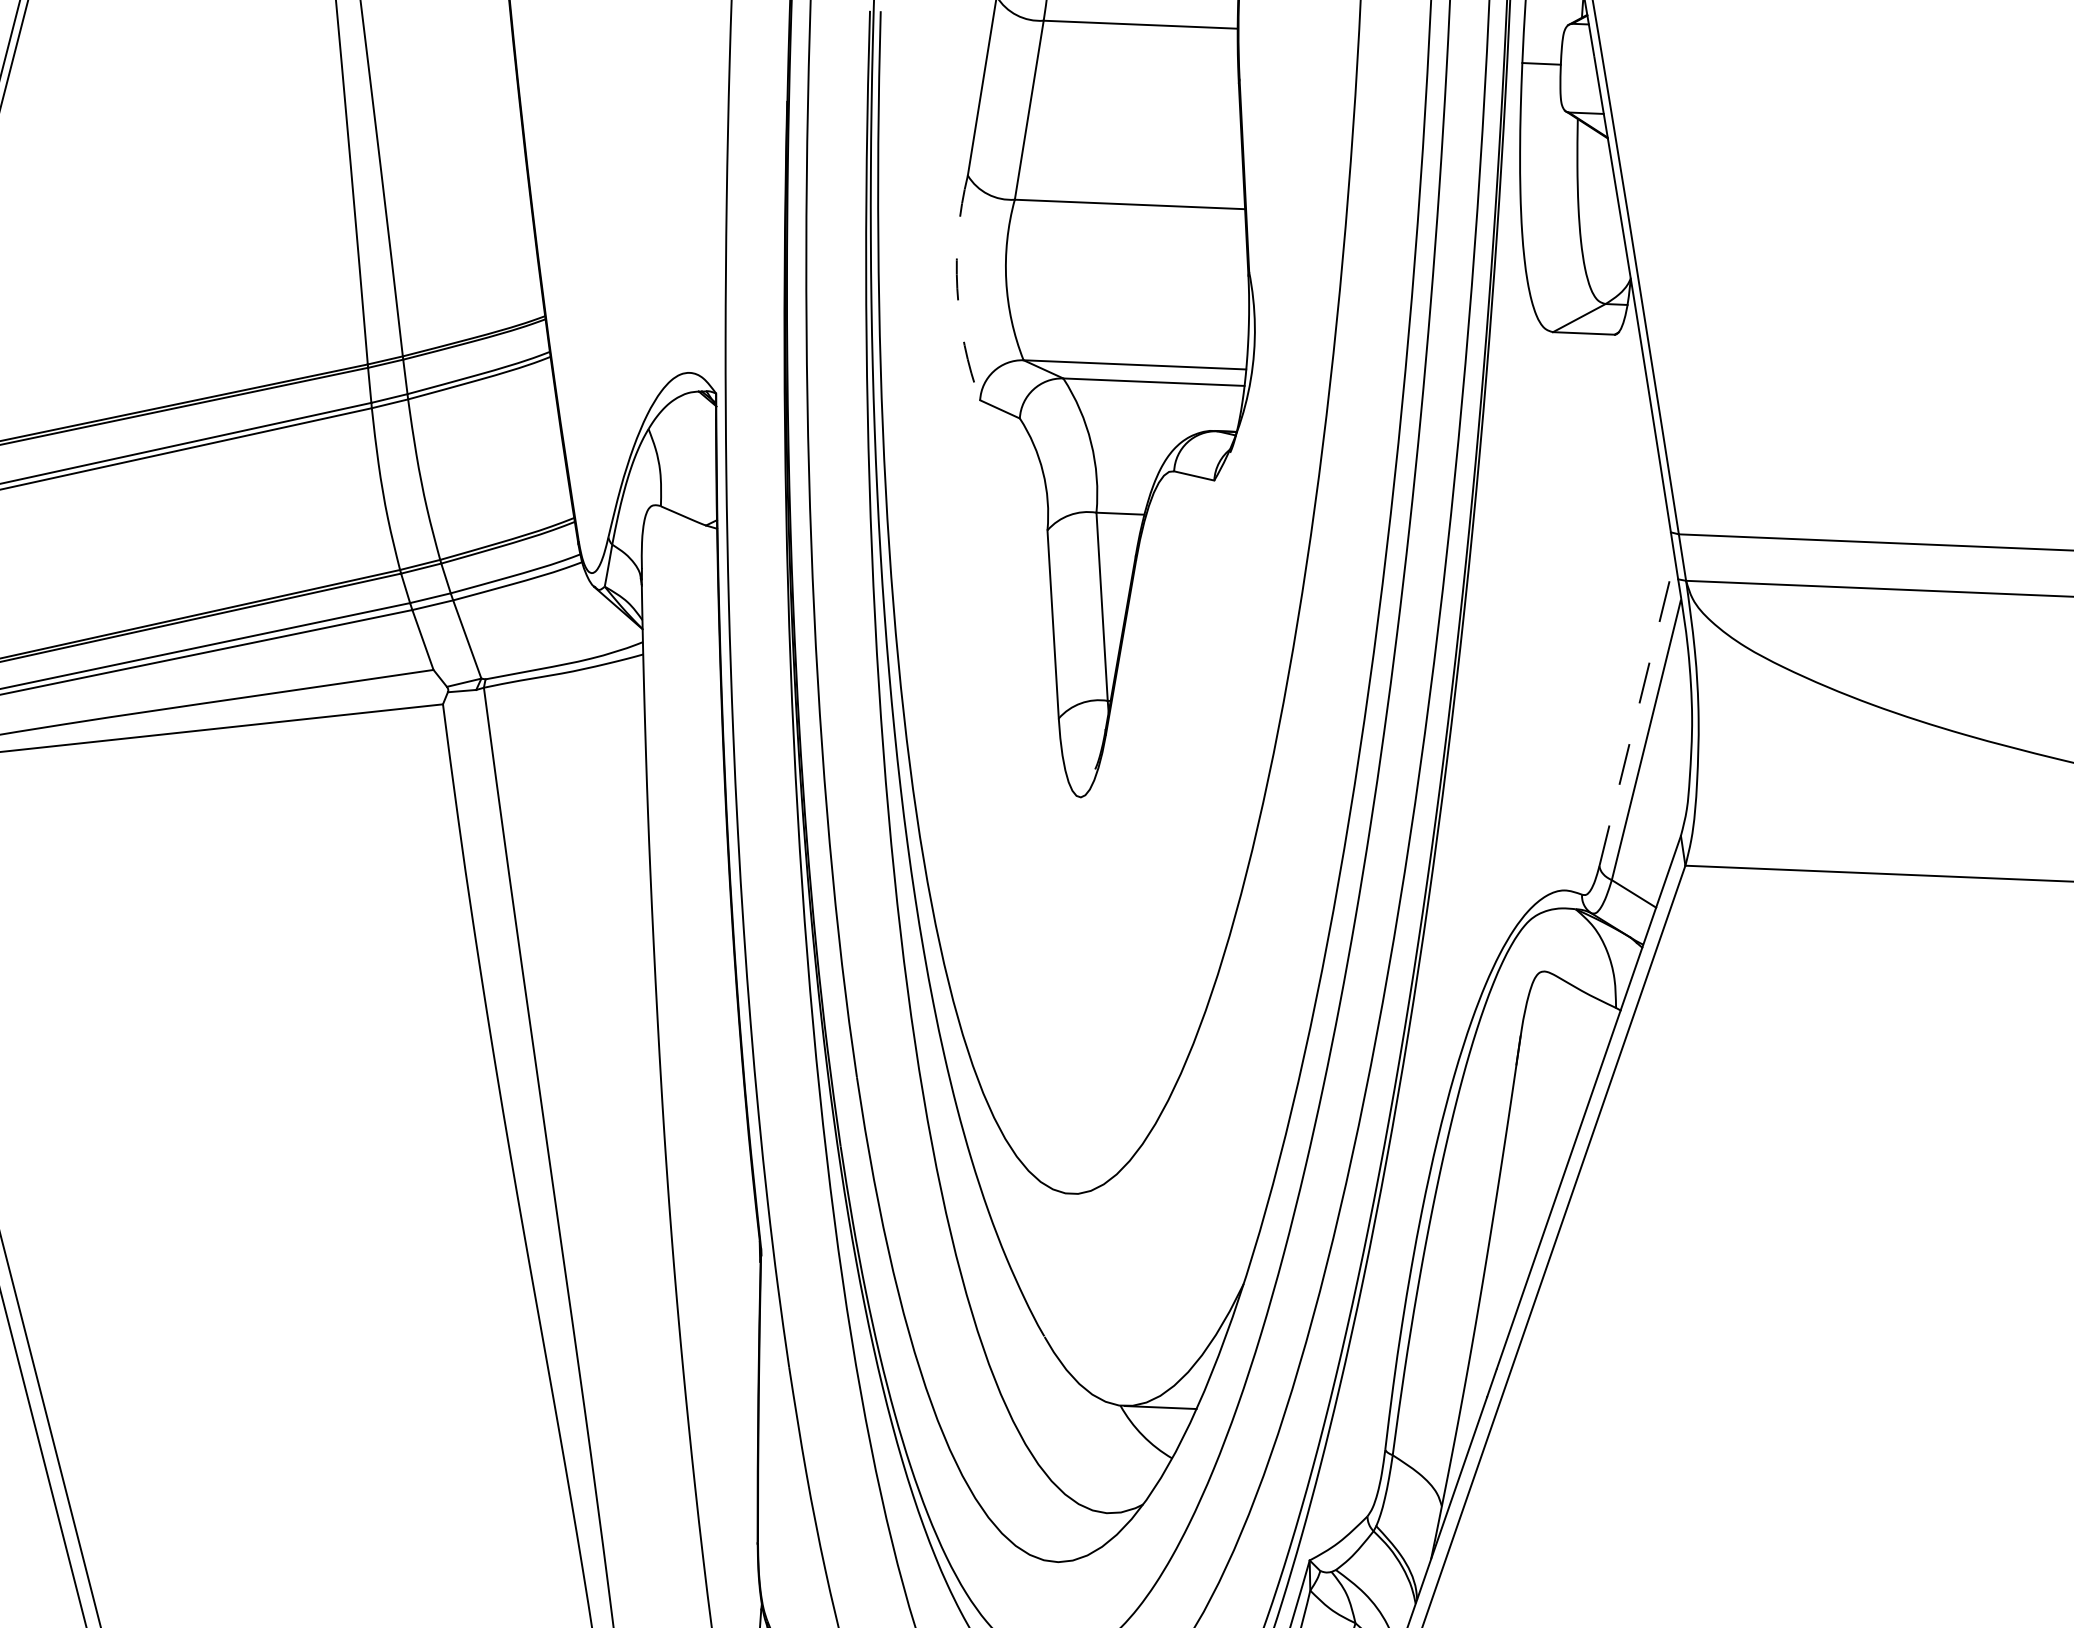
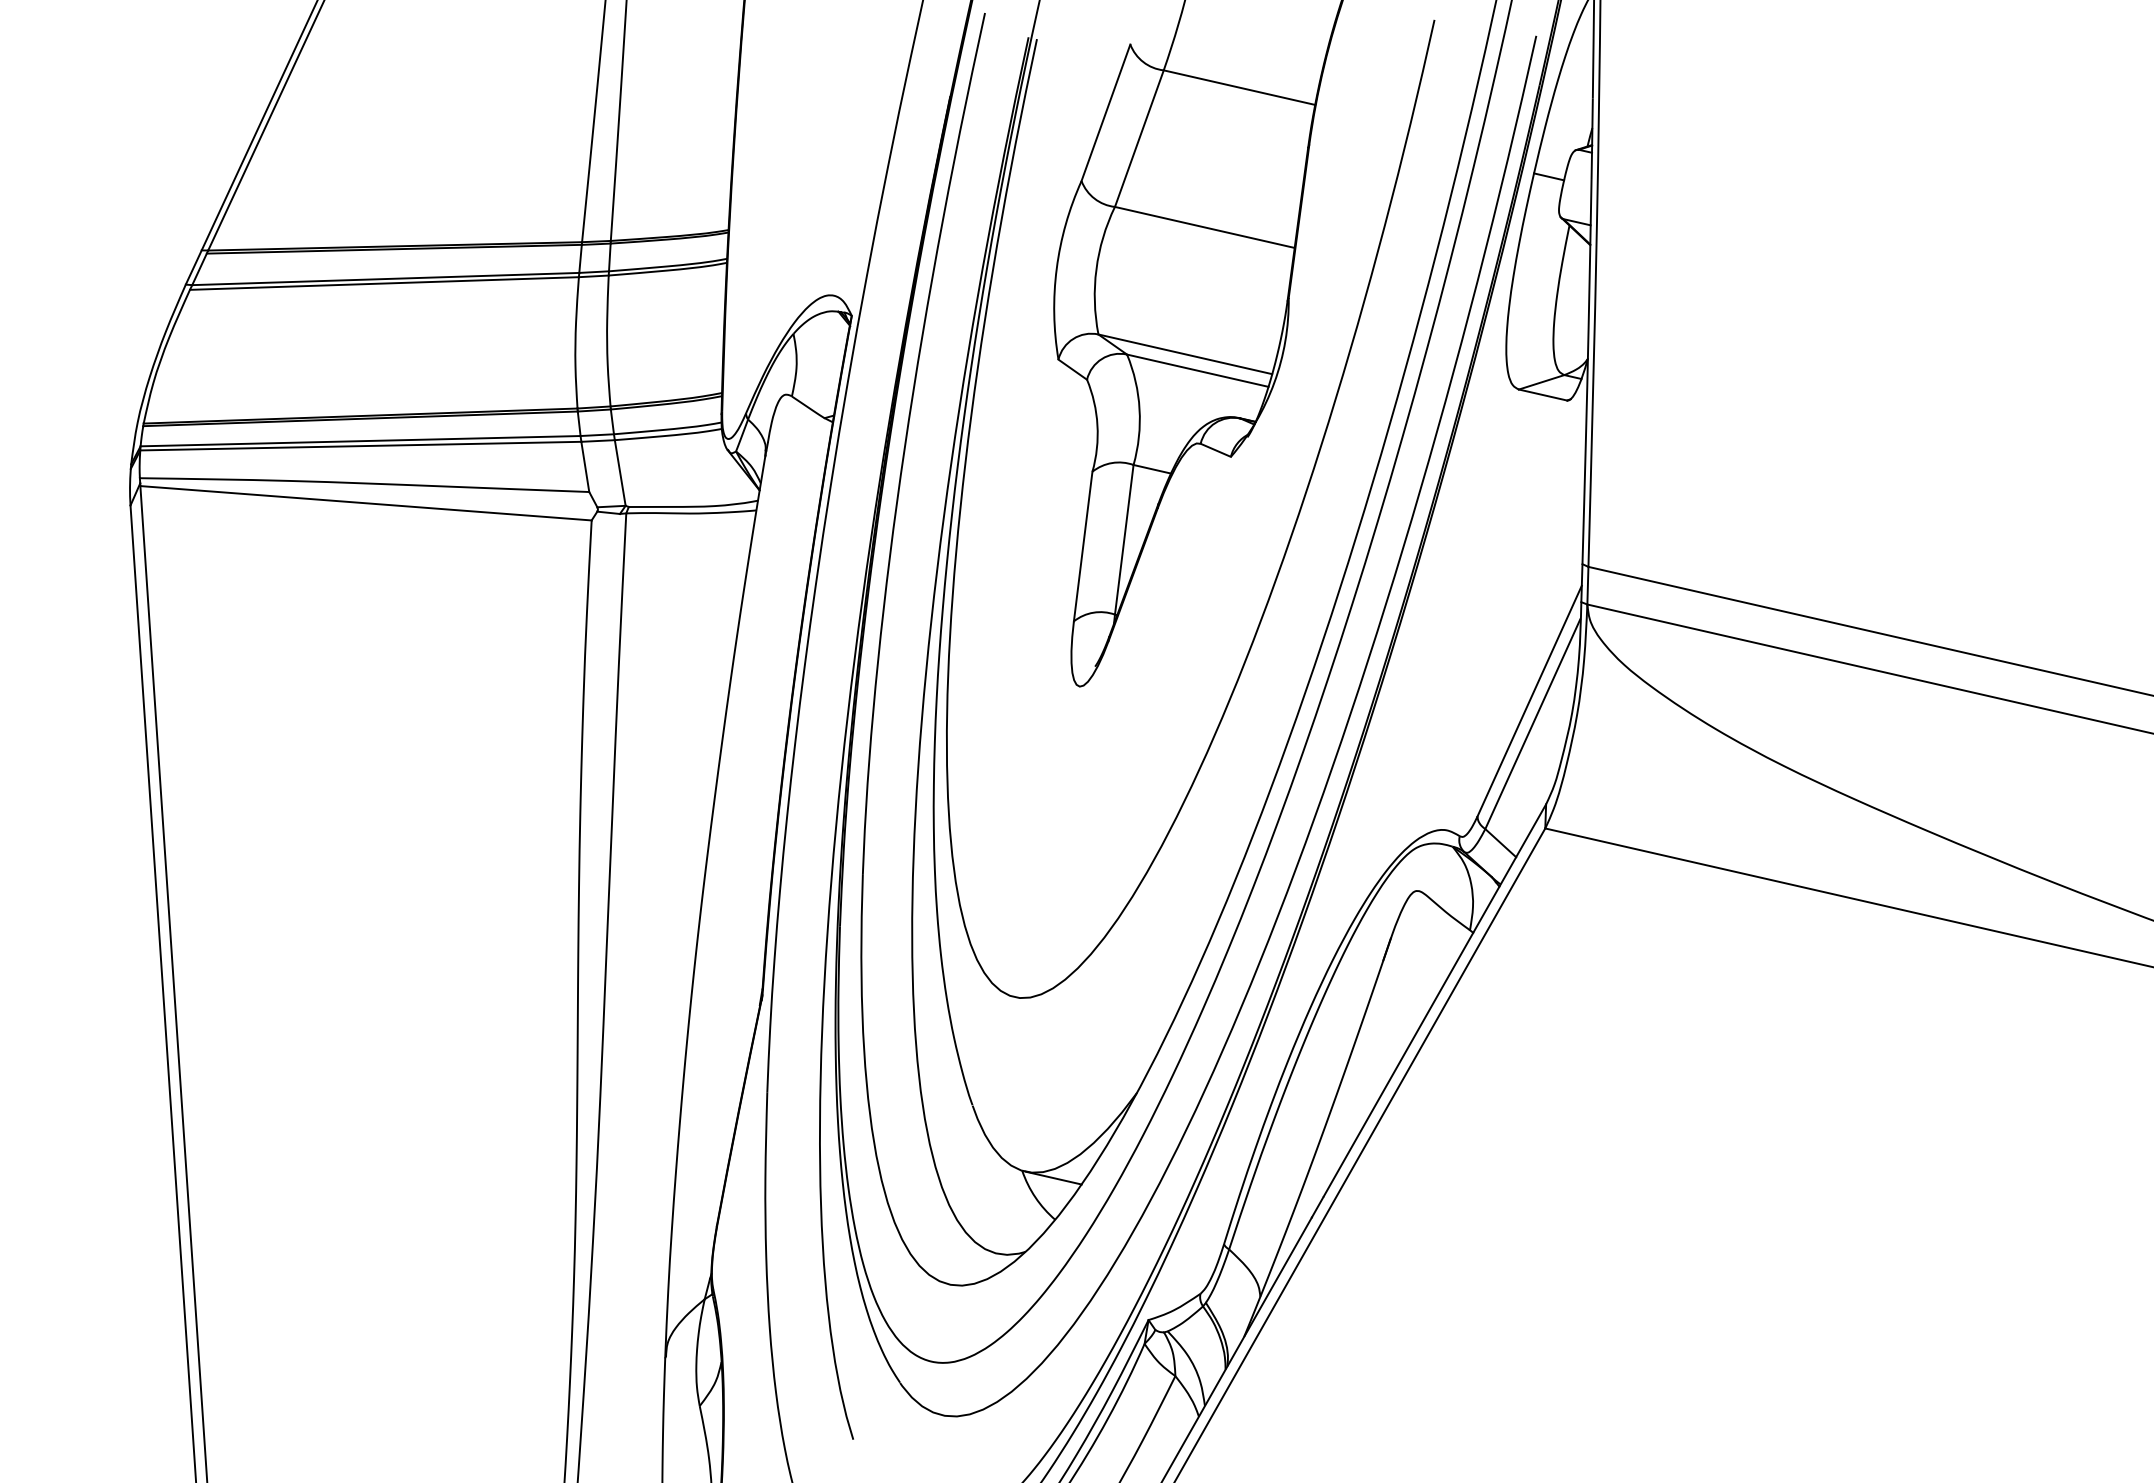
arc: (956, 288) -> (1056, 268), dashed -> solid
line: (1637, 713) -> (1529, 701), dashed -> solid

